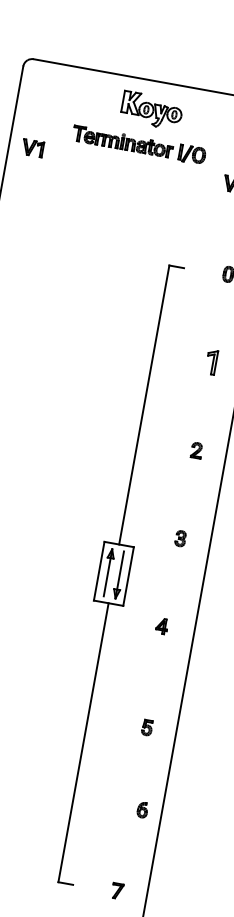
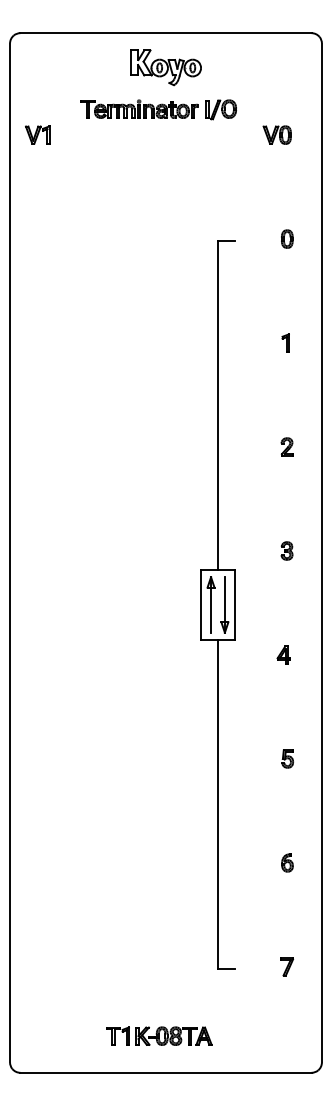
part: (211, 361) -> (285, 342), size x0.62
part: (147, 727) -> (287, 758), moved
part: (142, 809) -> (287, 862), moved

